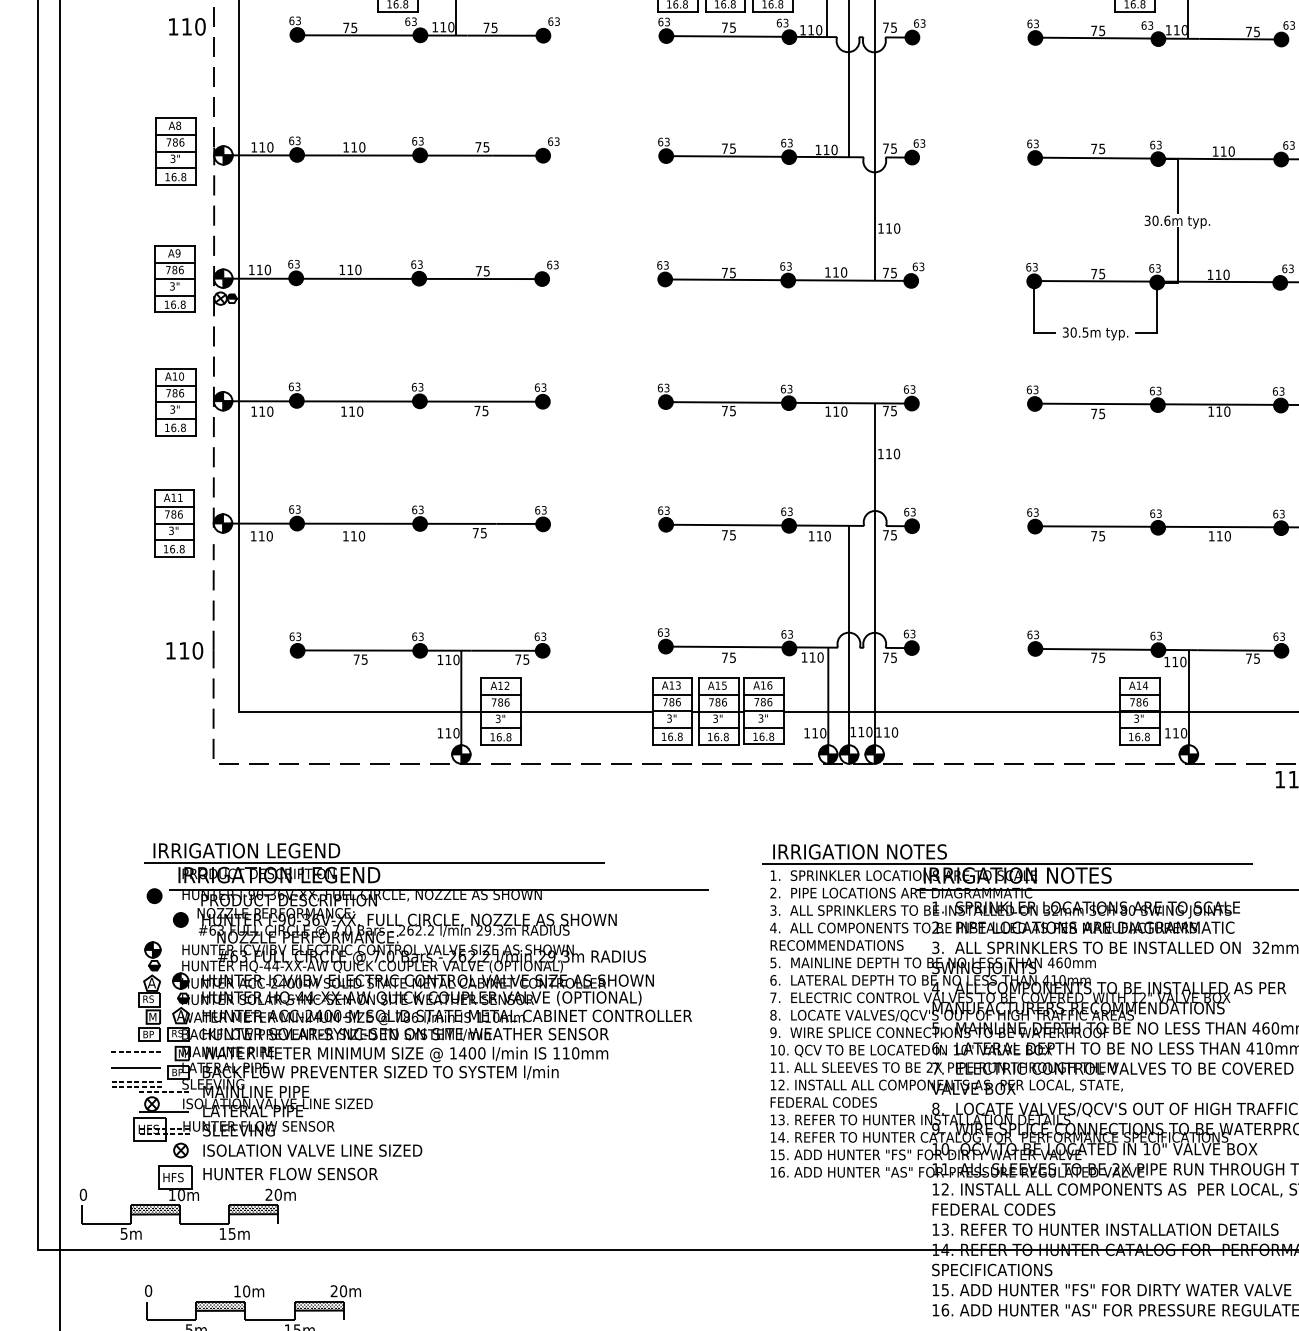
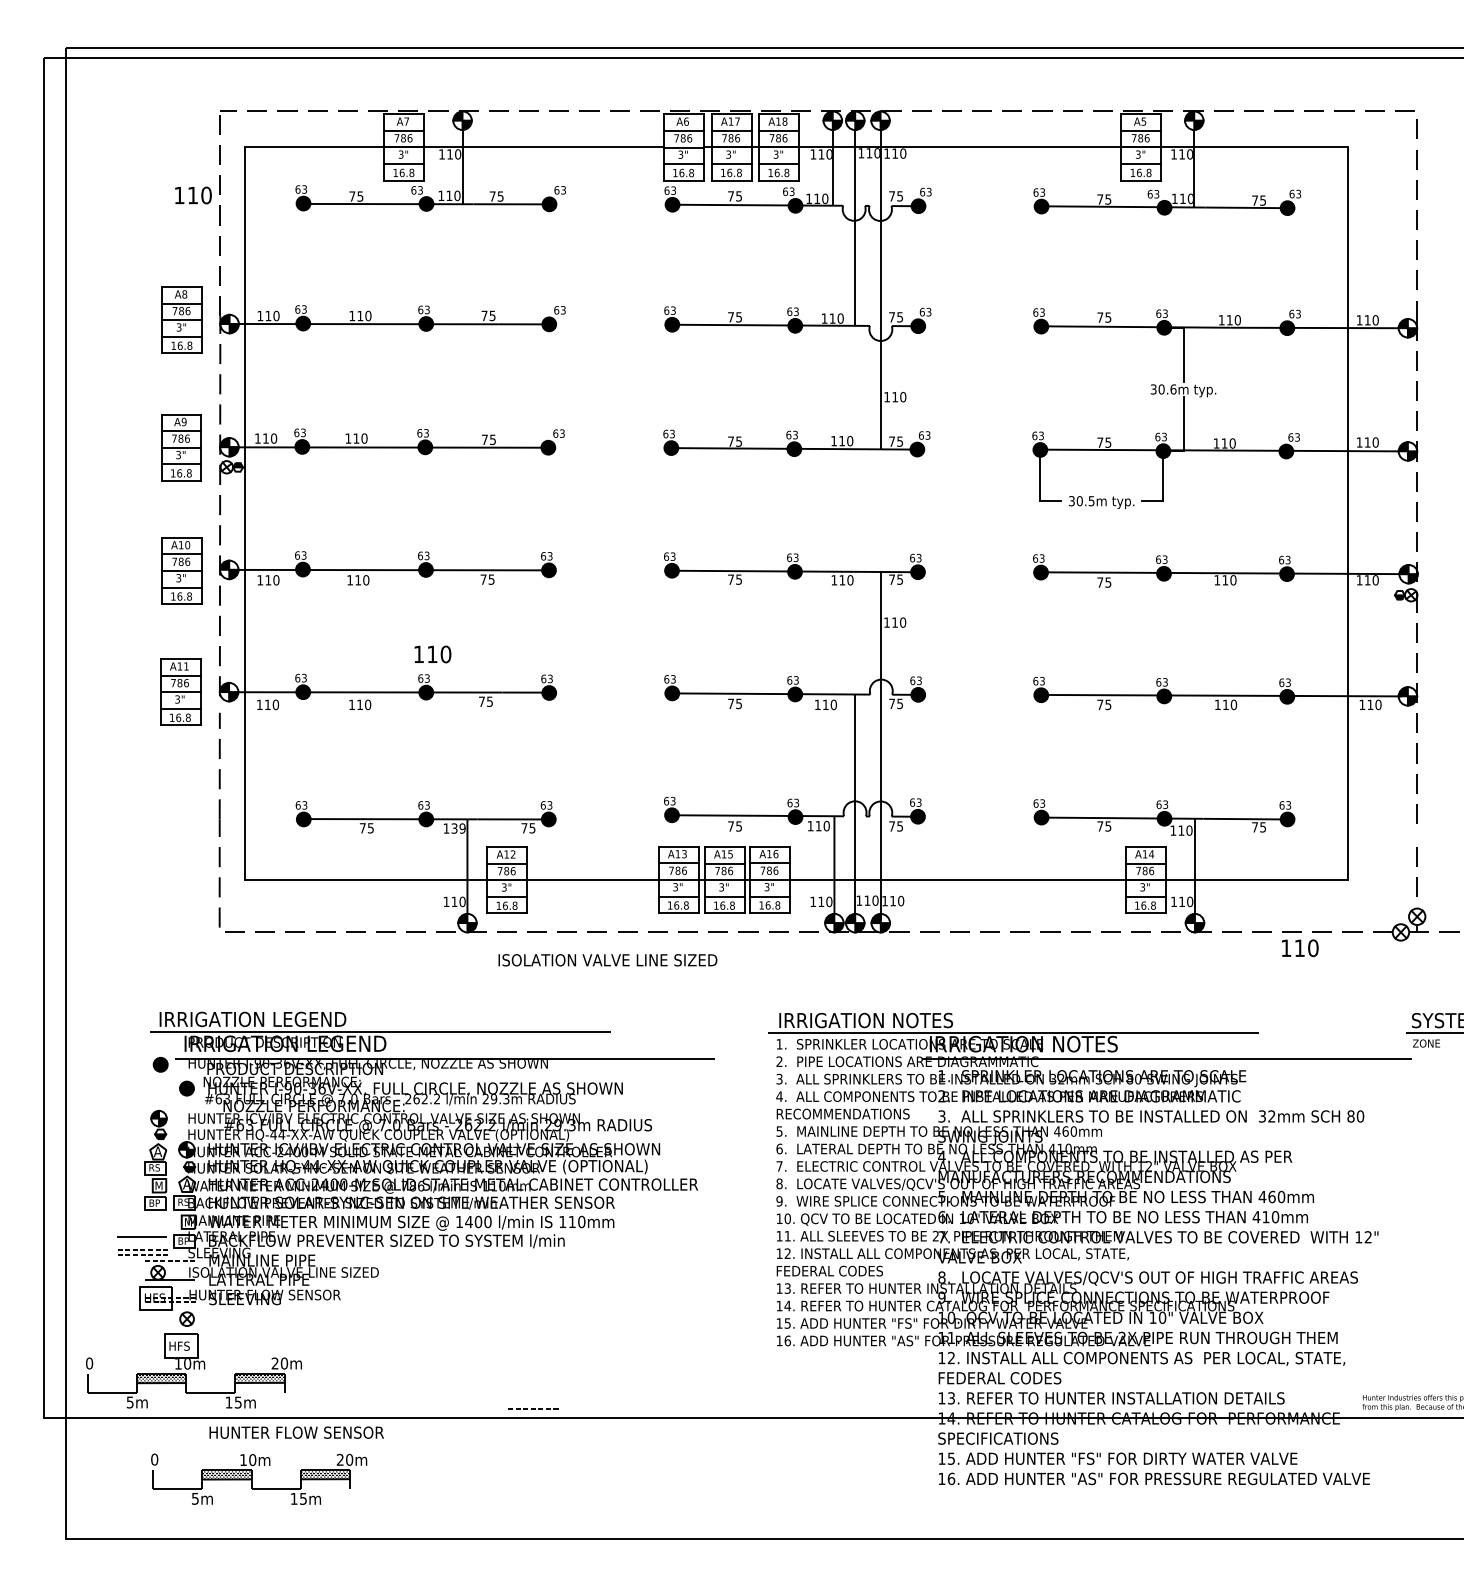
text: (184, 650) -> (432, 654), moved
text: (452, 659) -> (458, 828), 110 -> 139
line: (136, 1050) -> (533, 1408), moved
text: (312, 1150) -> (607, 960), moved
text: (290, 1173) -> (296, 1432), moved

